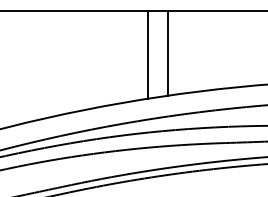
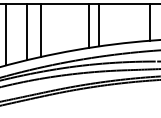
line: (53, 63) -> (41, 30), added
line: (25, 67) -> (27, 32), added

